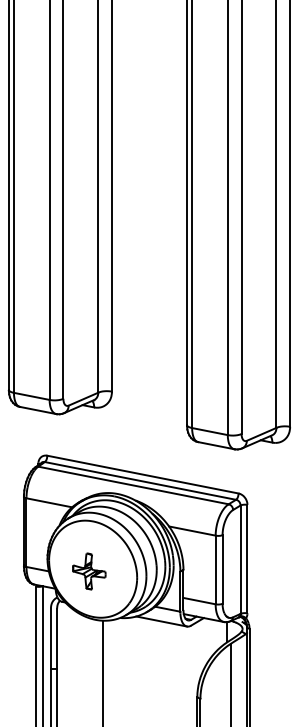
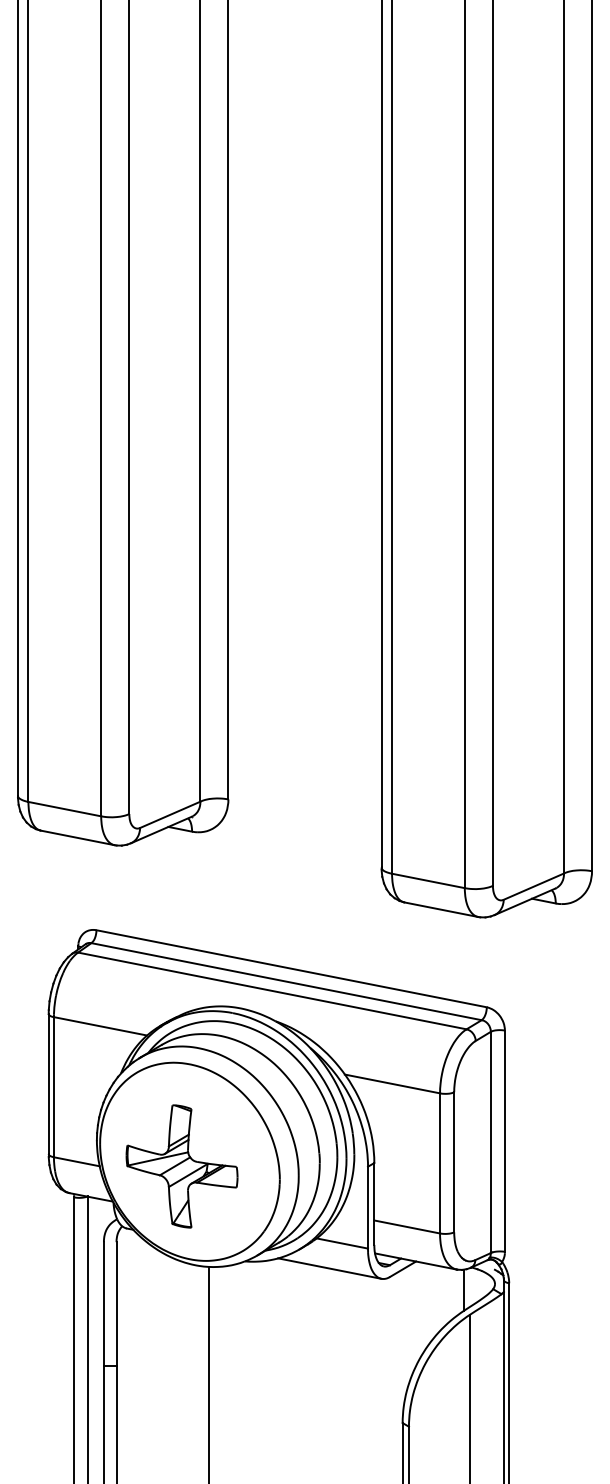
part: (89, 571) -> (182, 1166), size x1.67

